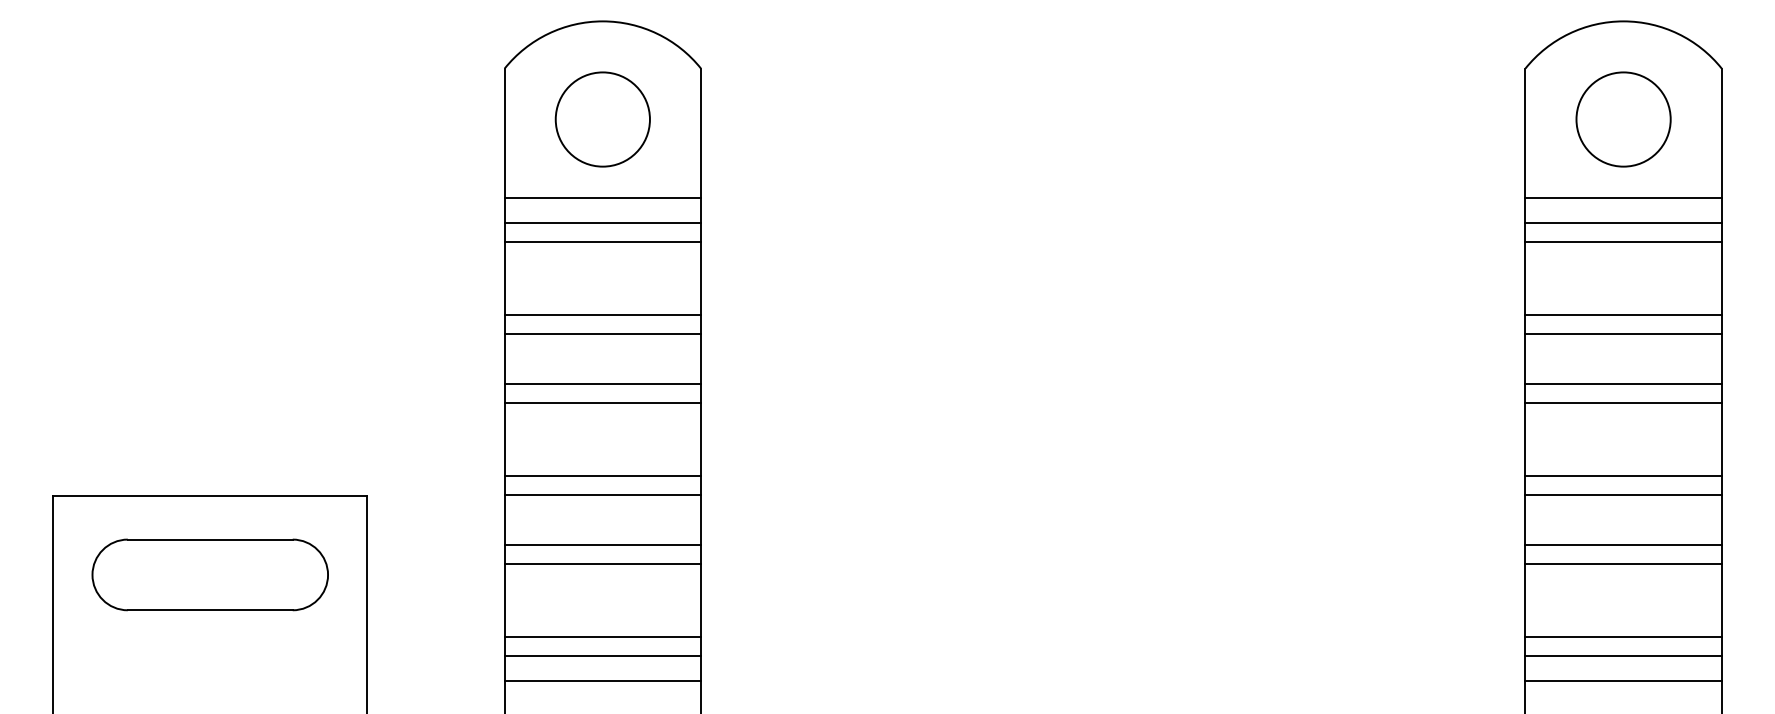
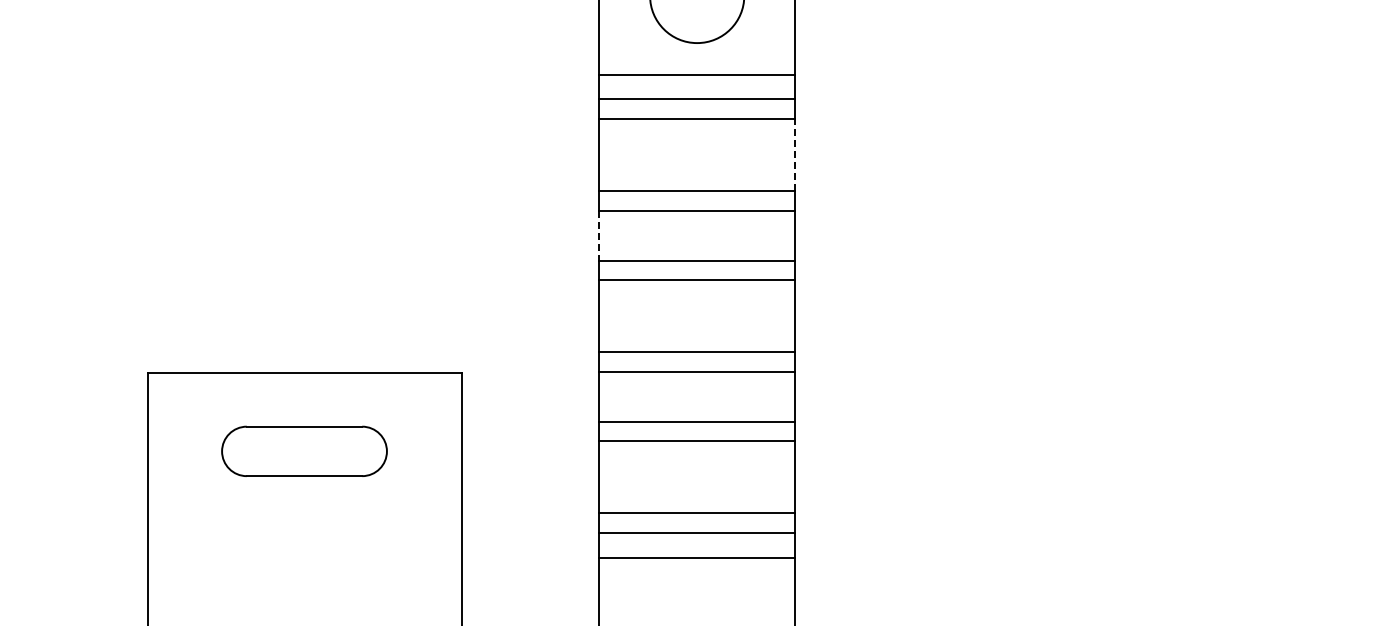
line: (701, 278) -> (795, 154), solid -> dashed
line: (504, 359) -> (598, 235), solid -> dashed
part: (209, 574) -> (303, 450), size x0.7

